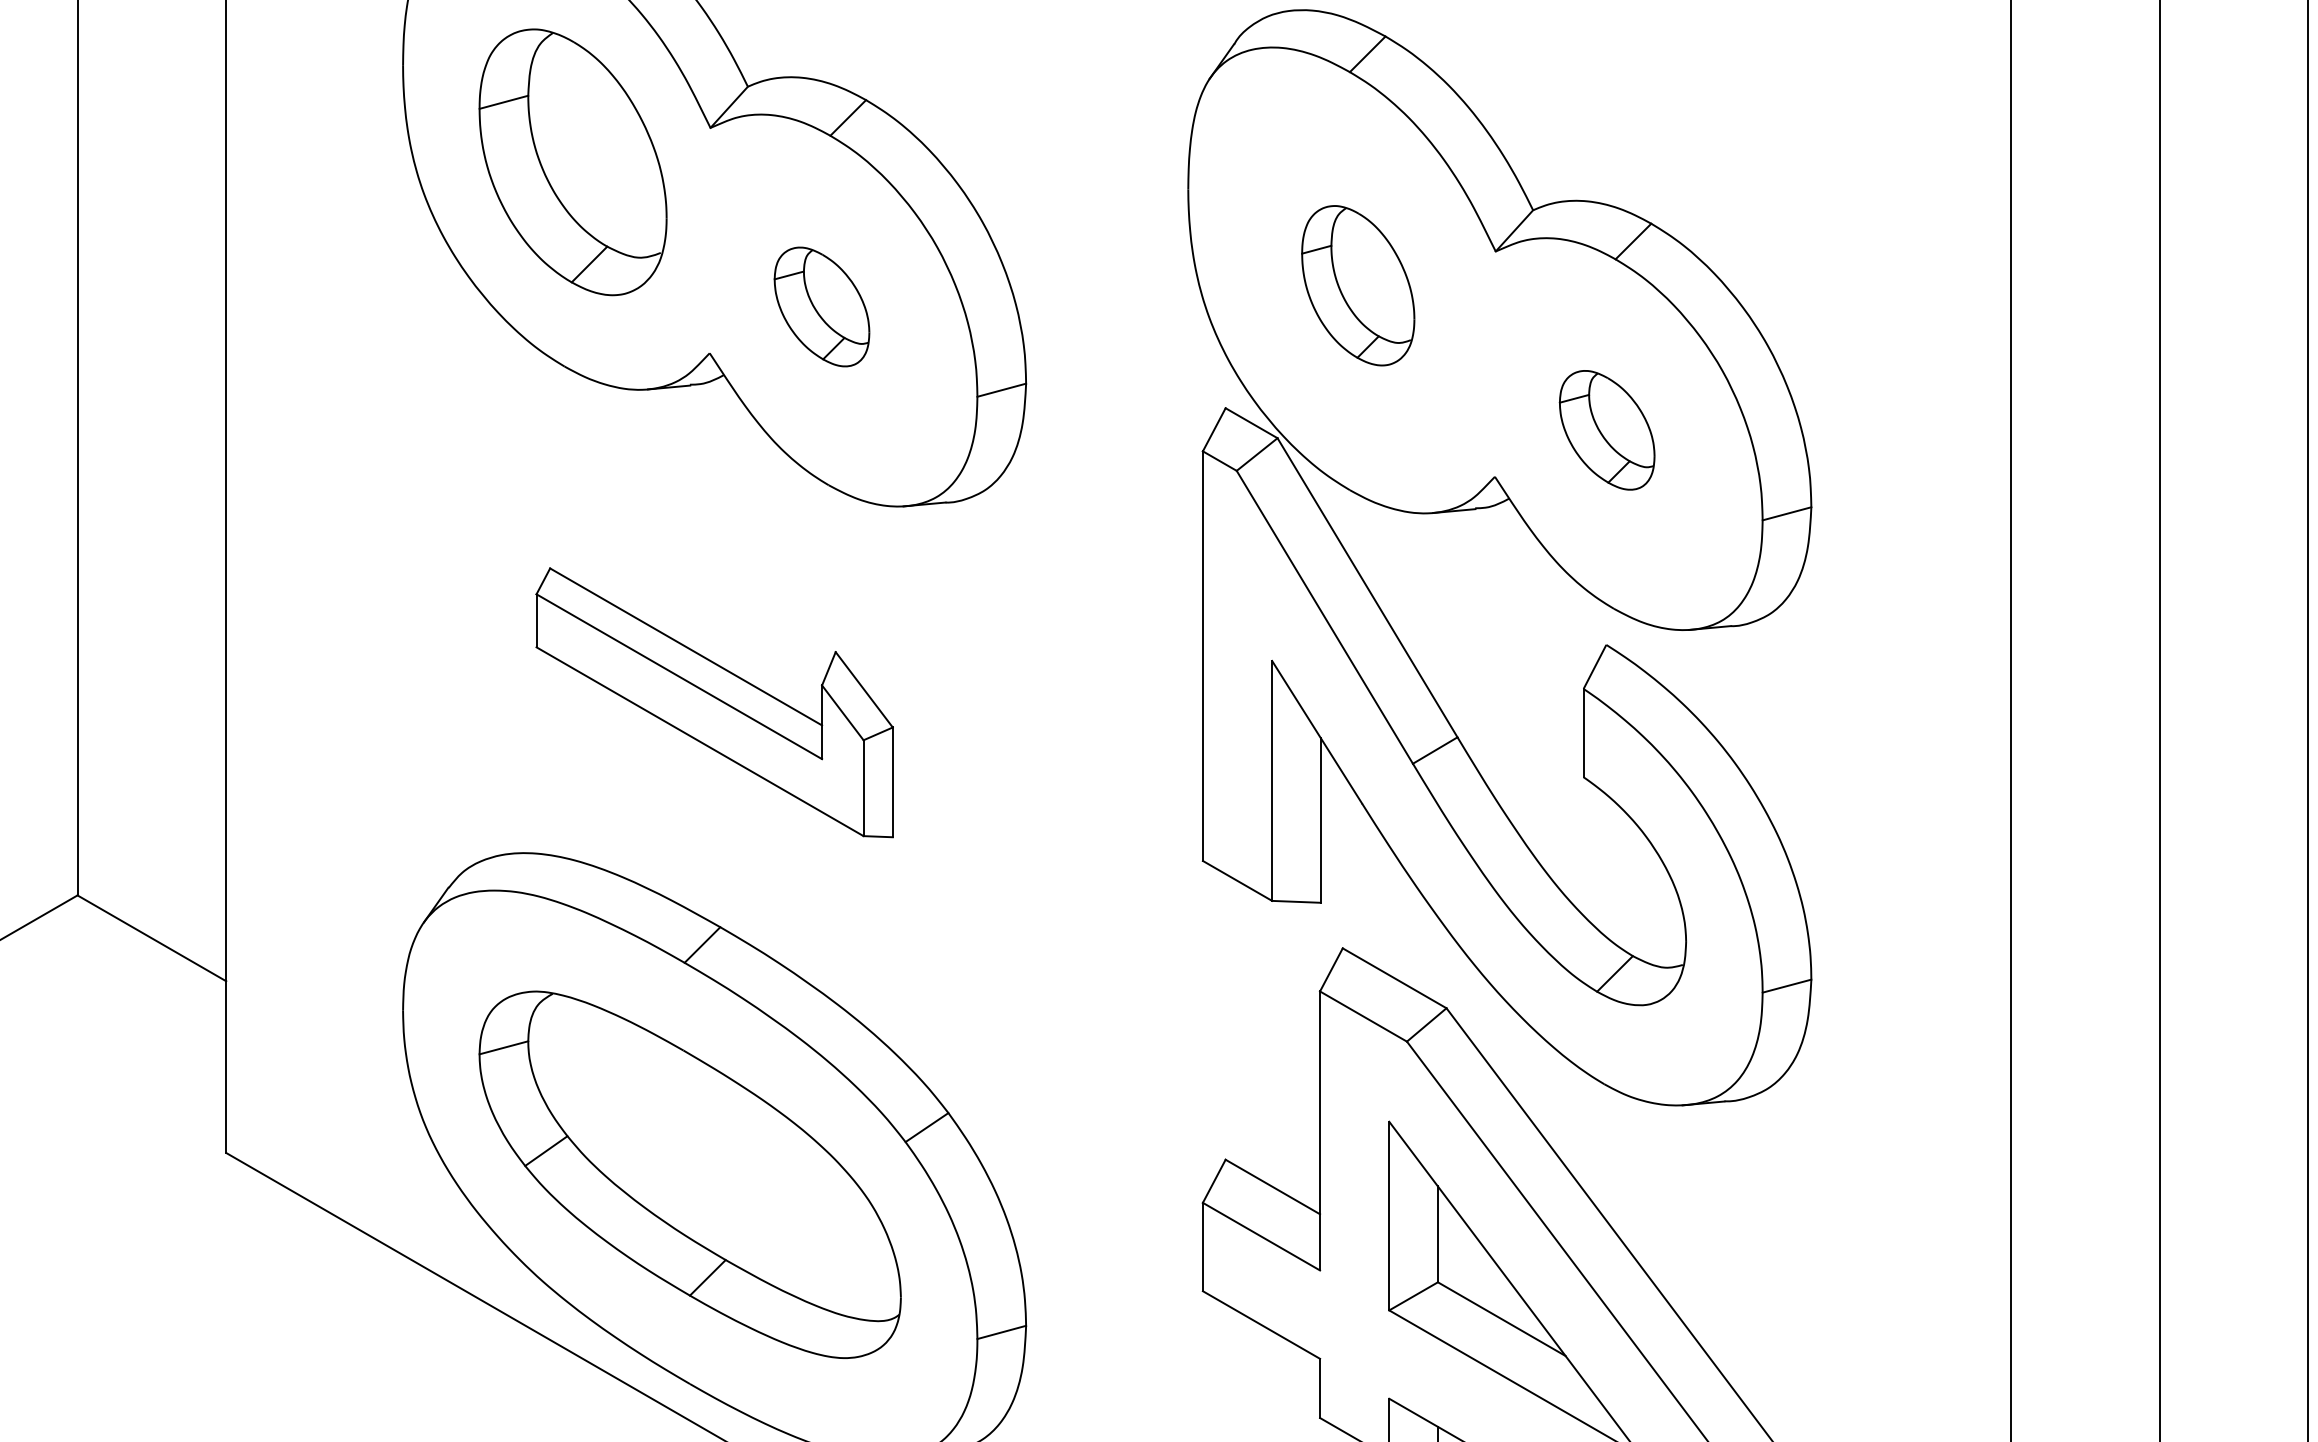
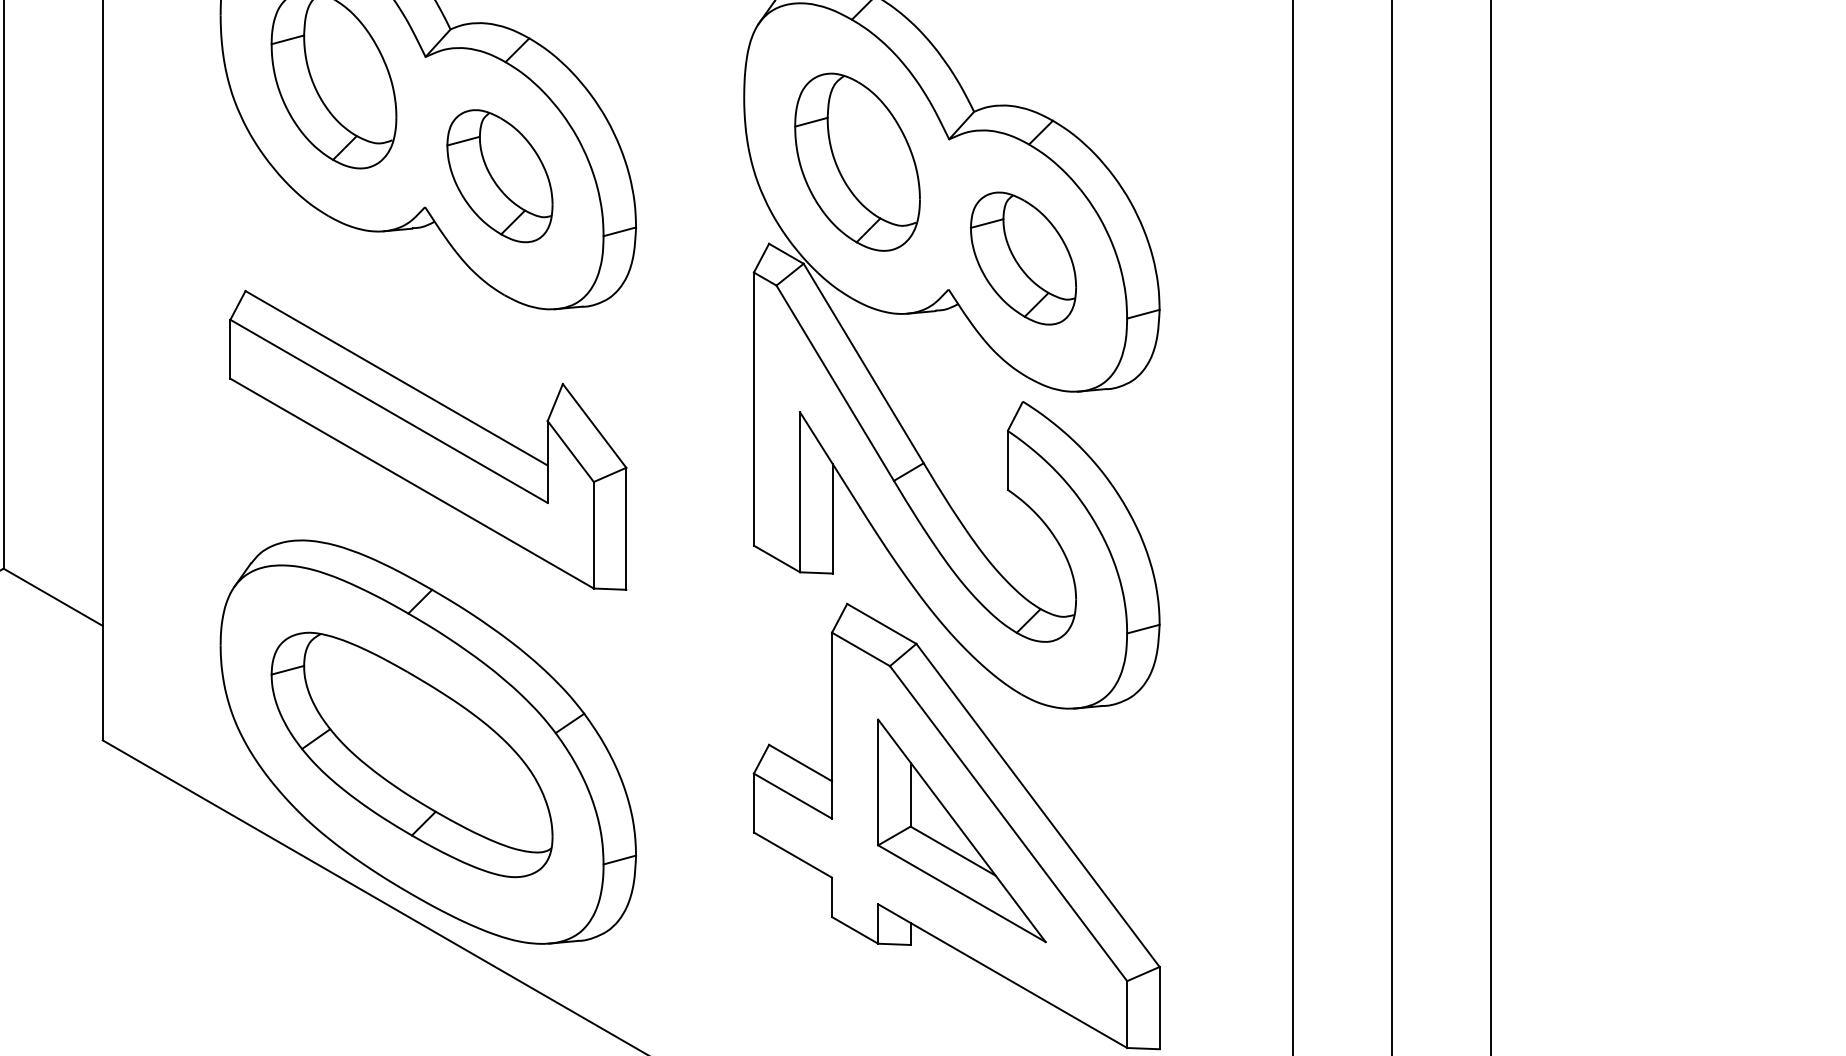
part: (1358, 284) -> (857, 161), size x1.67
part: (821, 307) -> (499, 176), size x1.67
part: (1607, 430) -> (1023, 258), size x1.67
part: (714, 701) -> (428, 439), size x1.67

